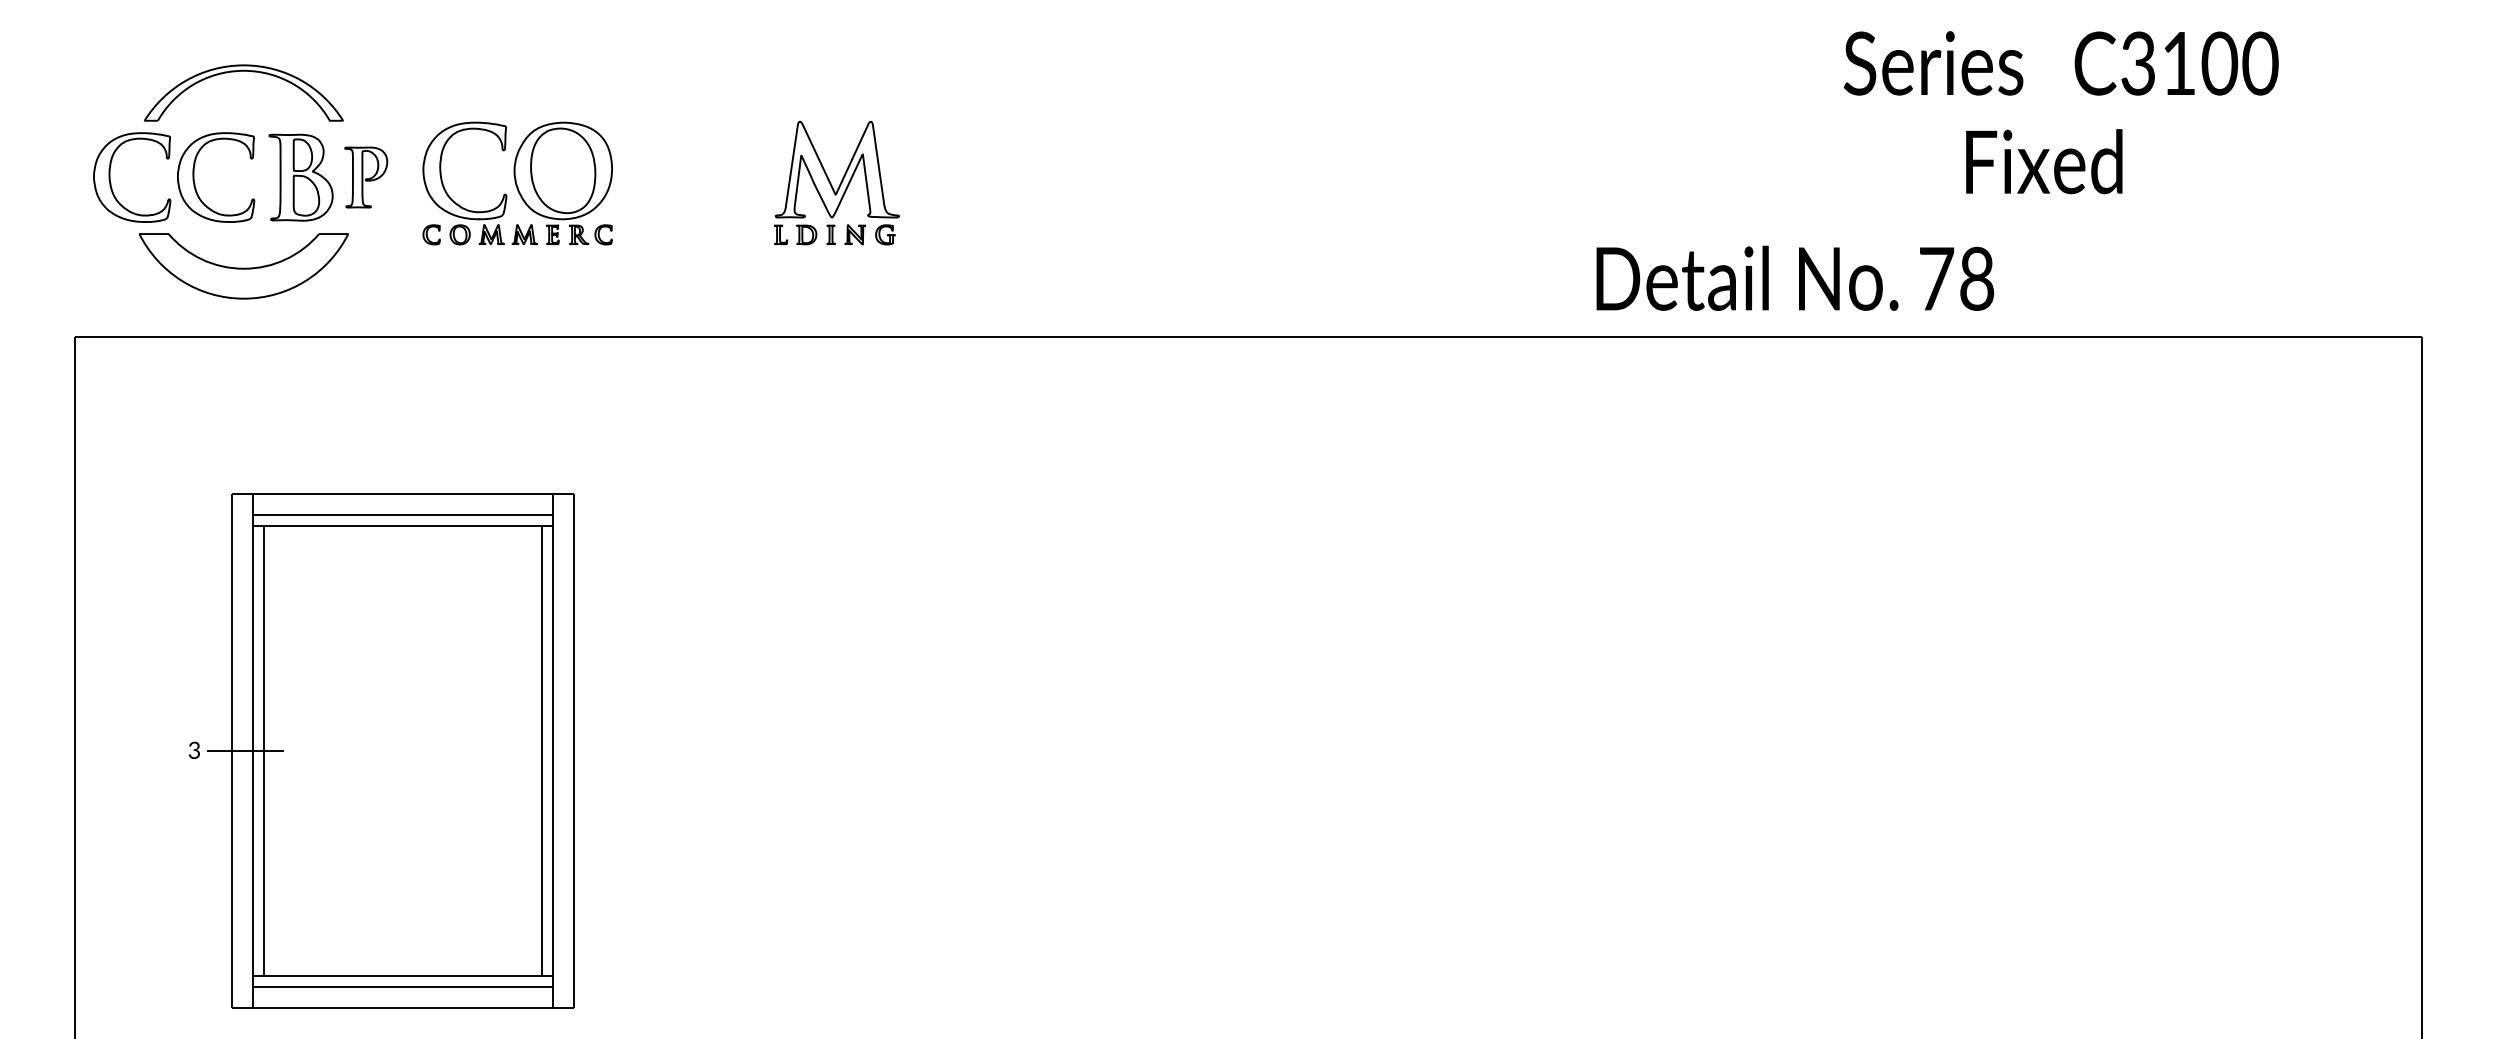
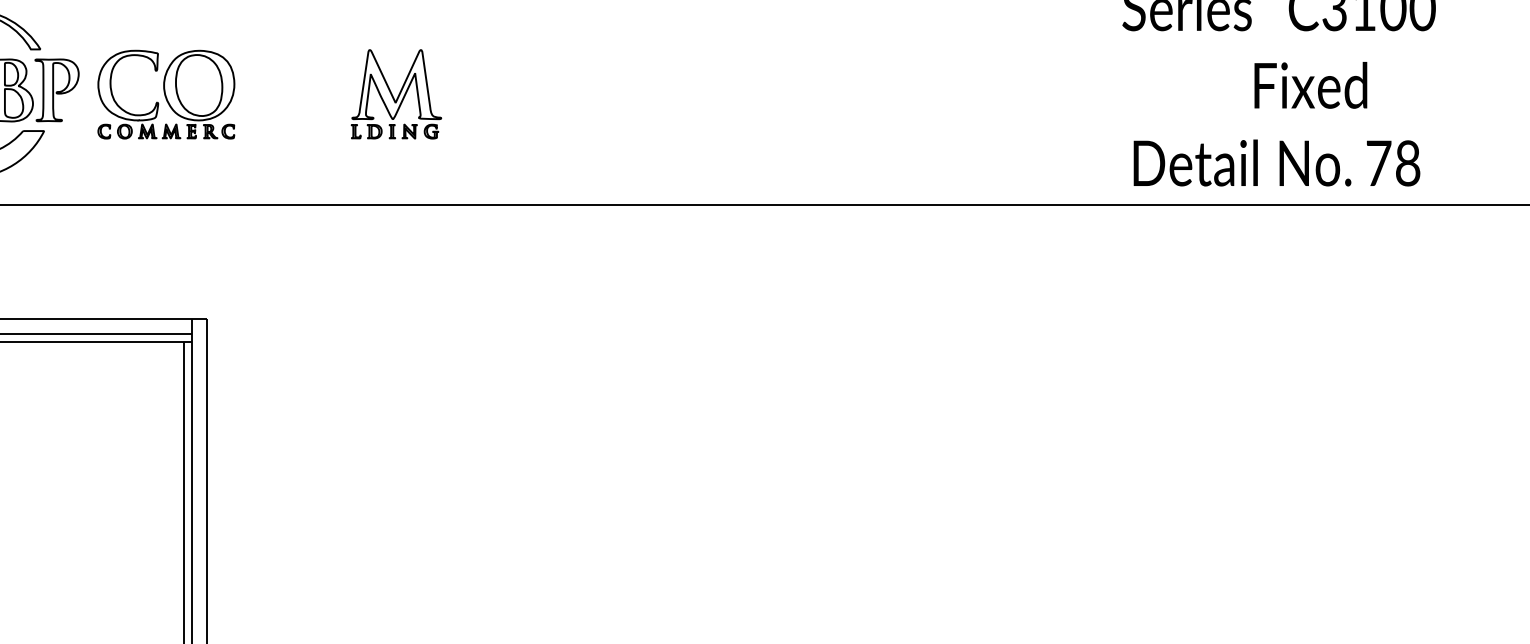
text: (2044, 161) -> (1311, 85), moved
part: (366, 177) -> (57, 90), size x1.43
text: (1795, 277) -> (1277, 162), moved

